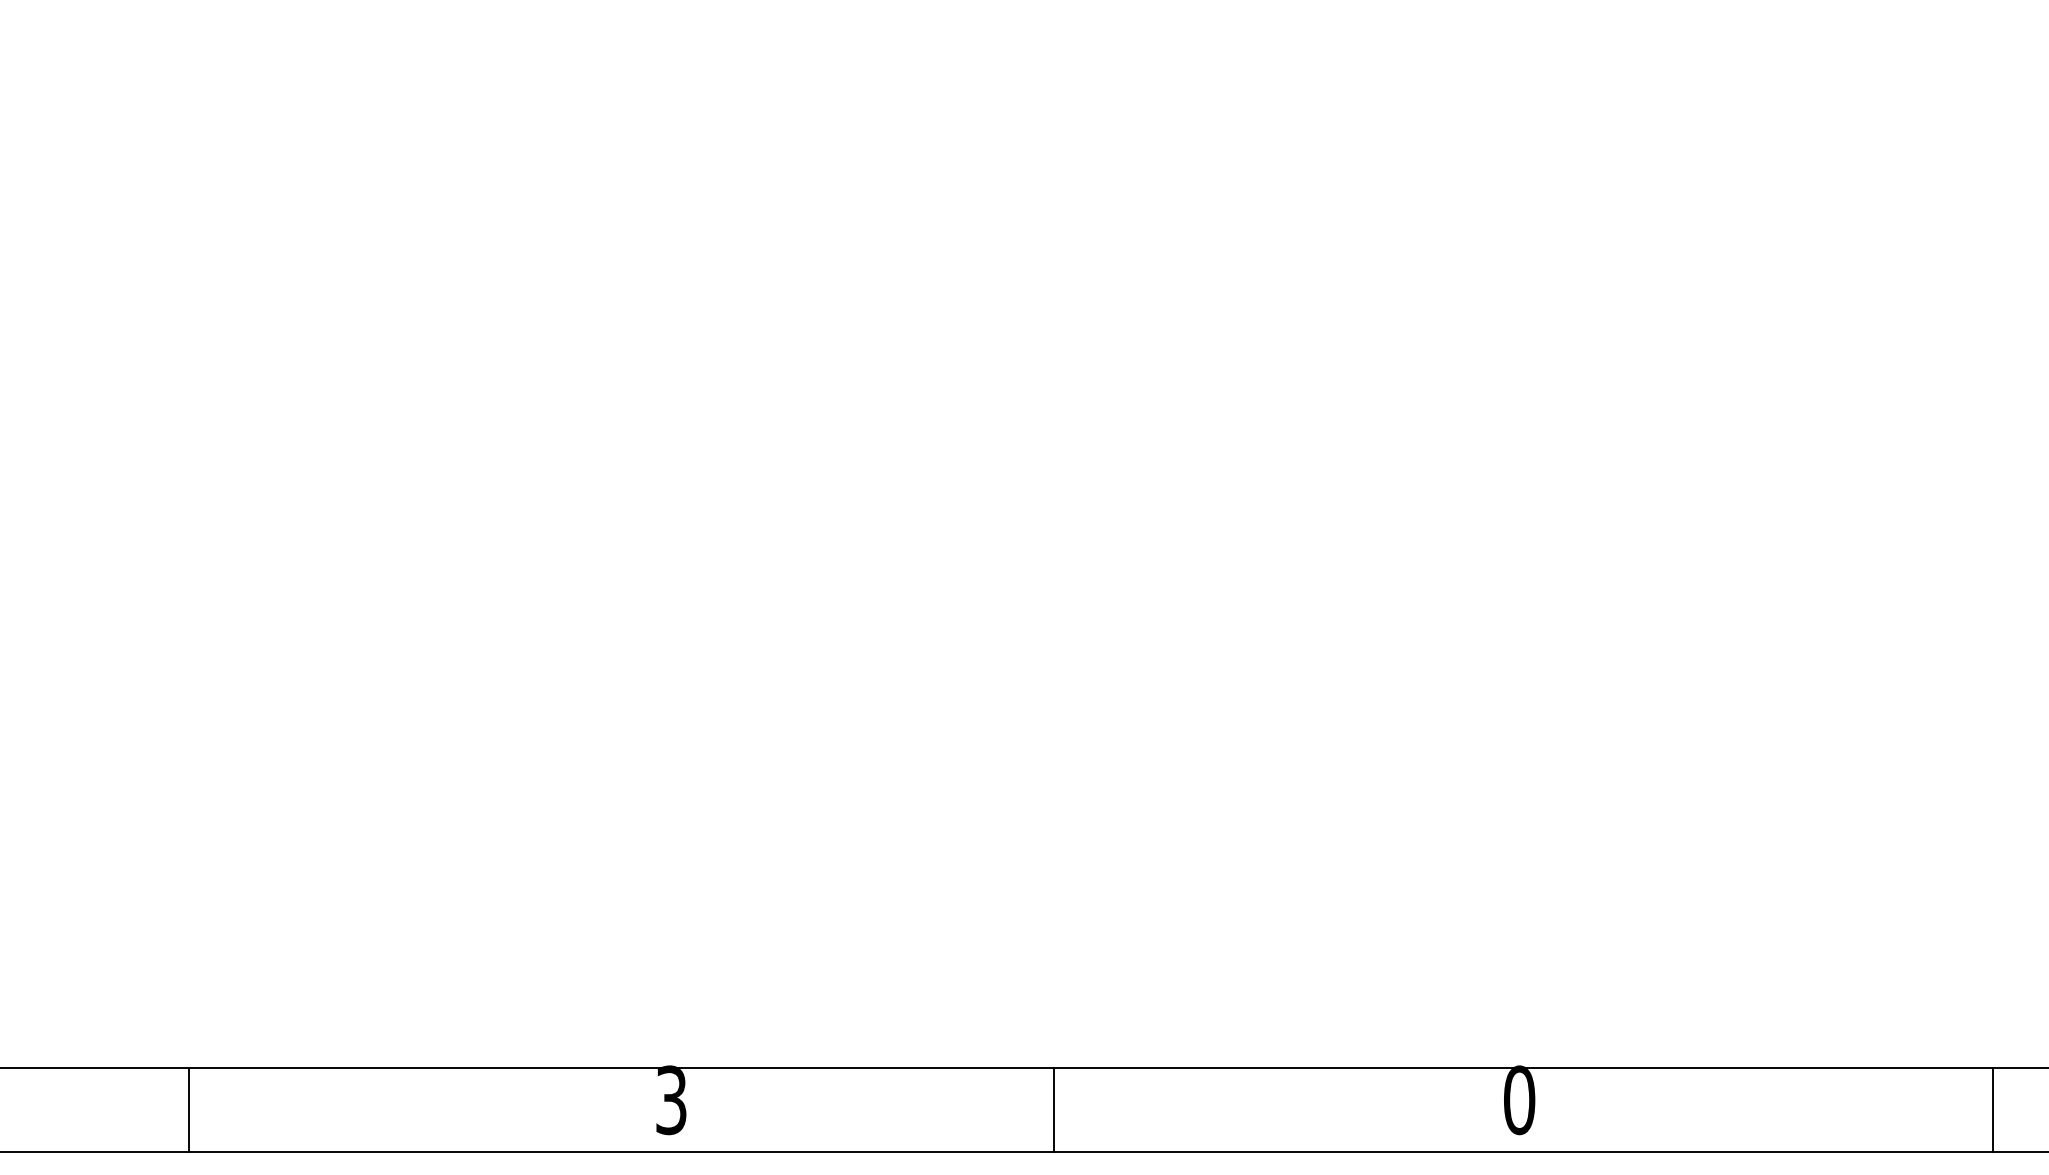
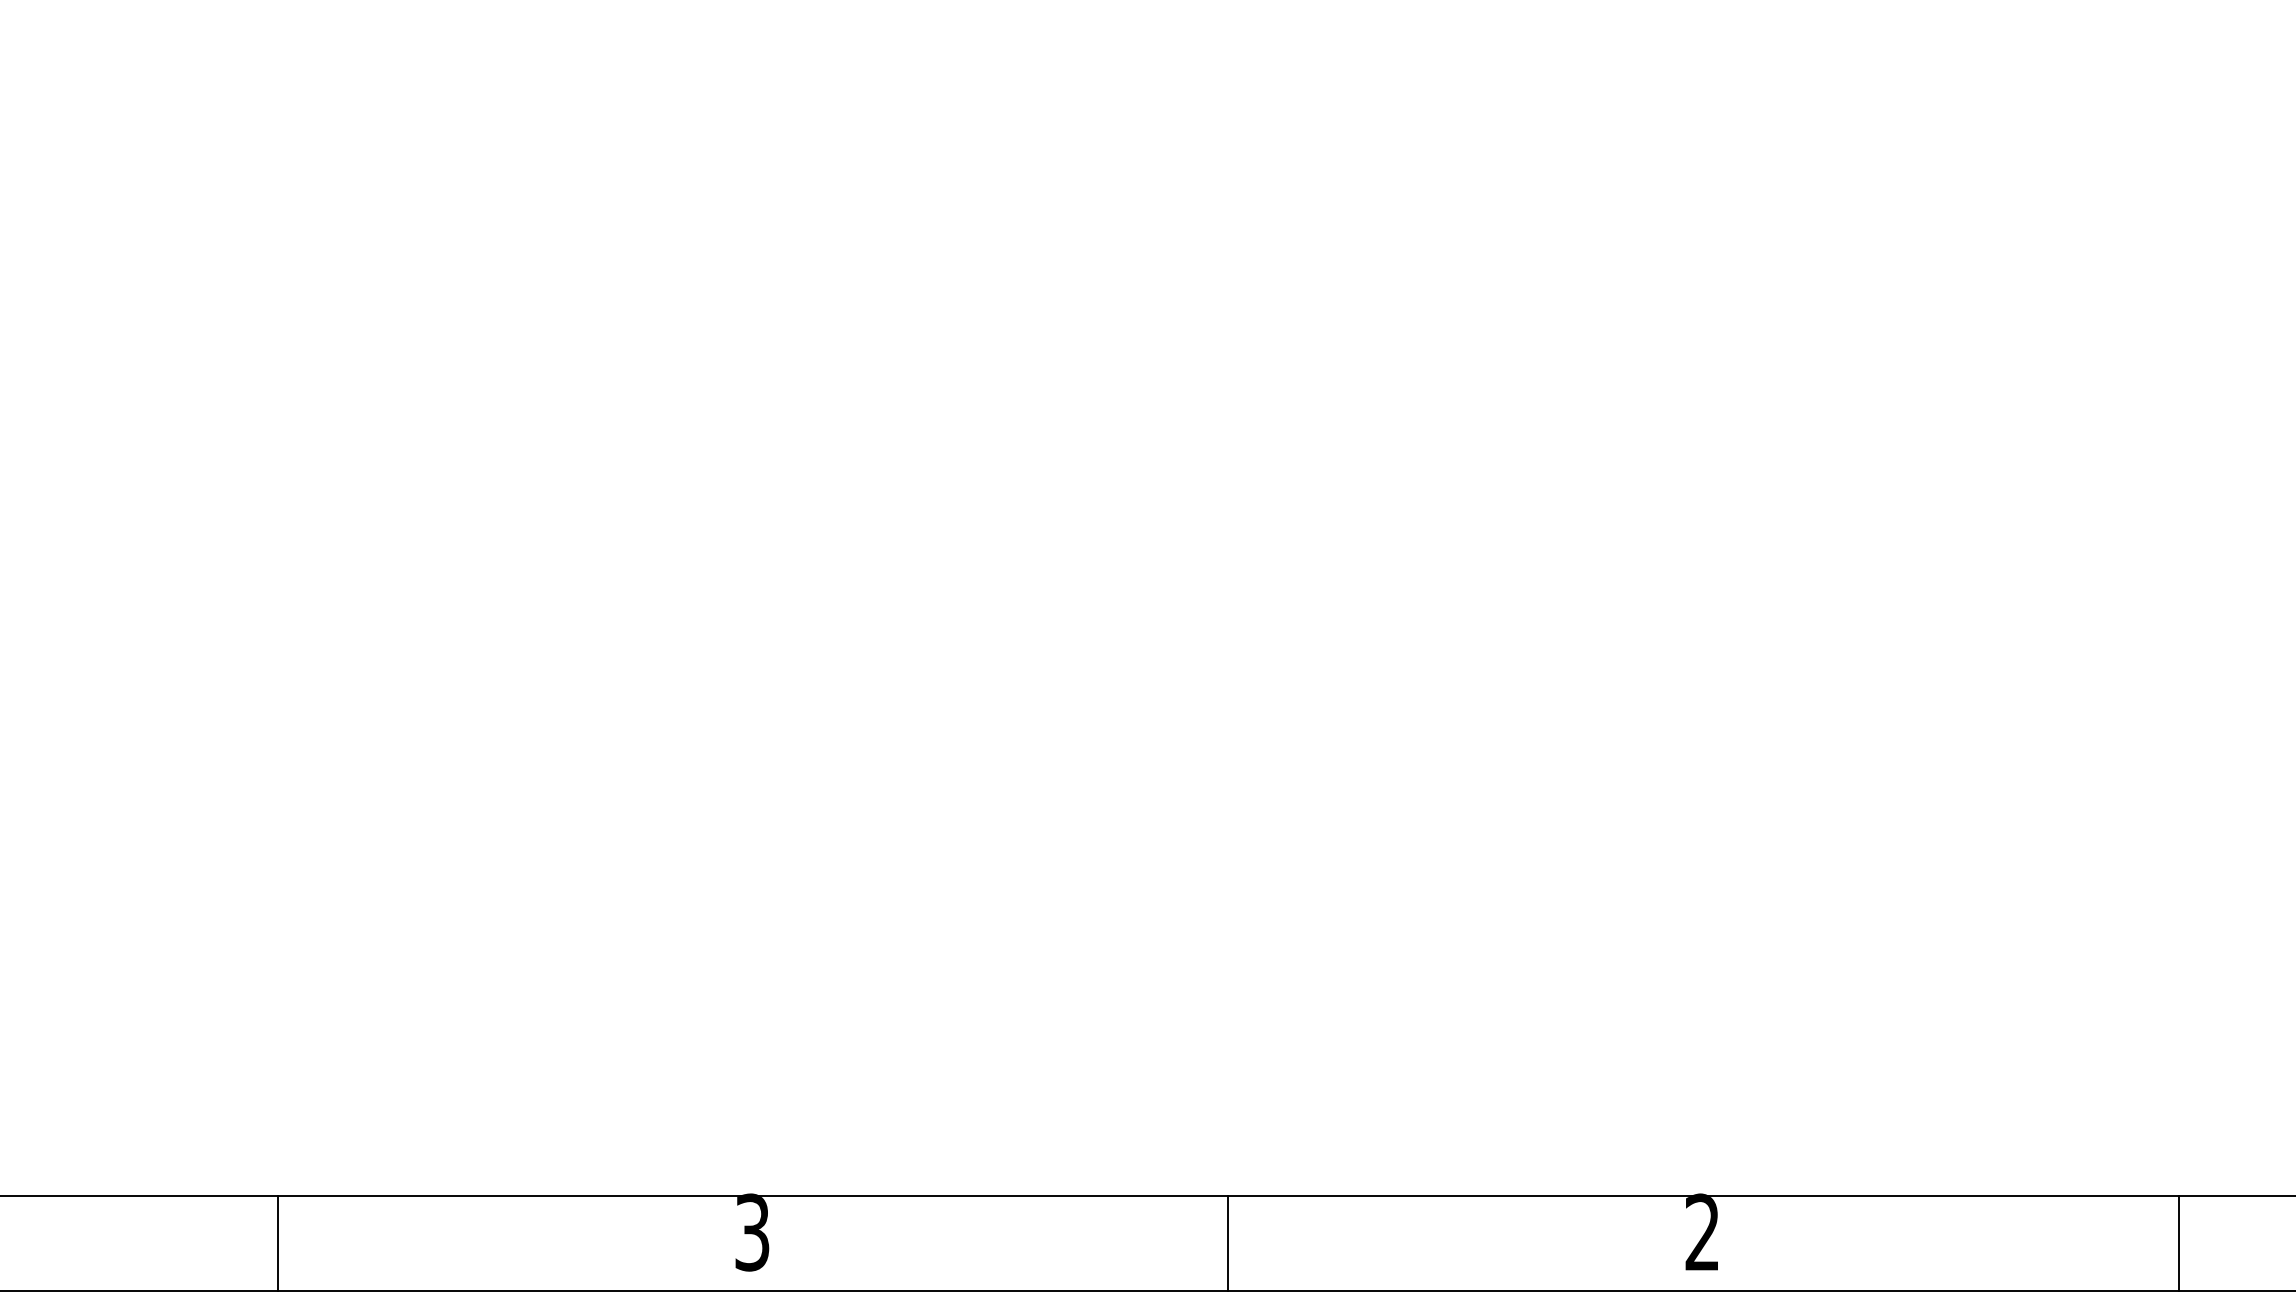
text: (1519, 1100) -> (1702, 1232), 0 -> 2
line: (189, 1109) -> (278, 1242), moved
line: (1054, 1109) -> (1228, 1242), moved
line: (1993, 1109) -> (2178, 1242), moved

